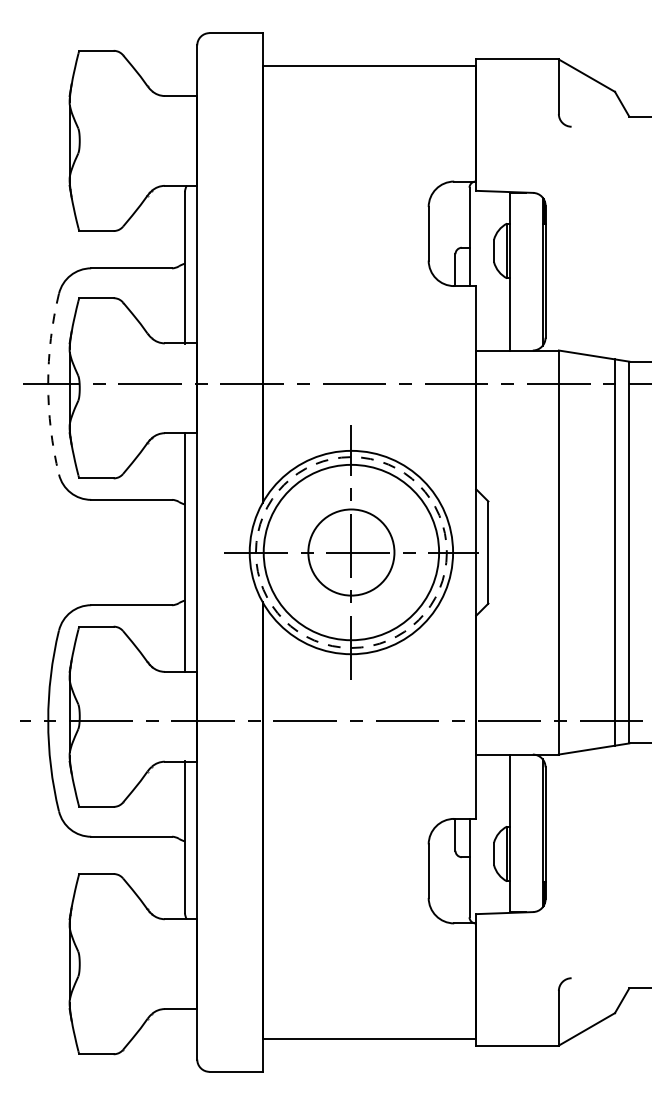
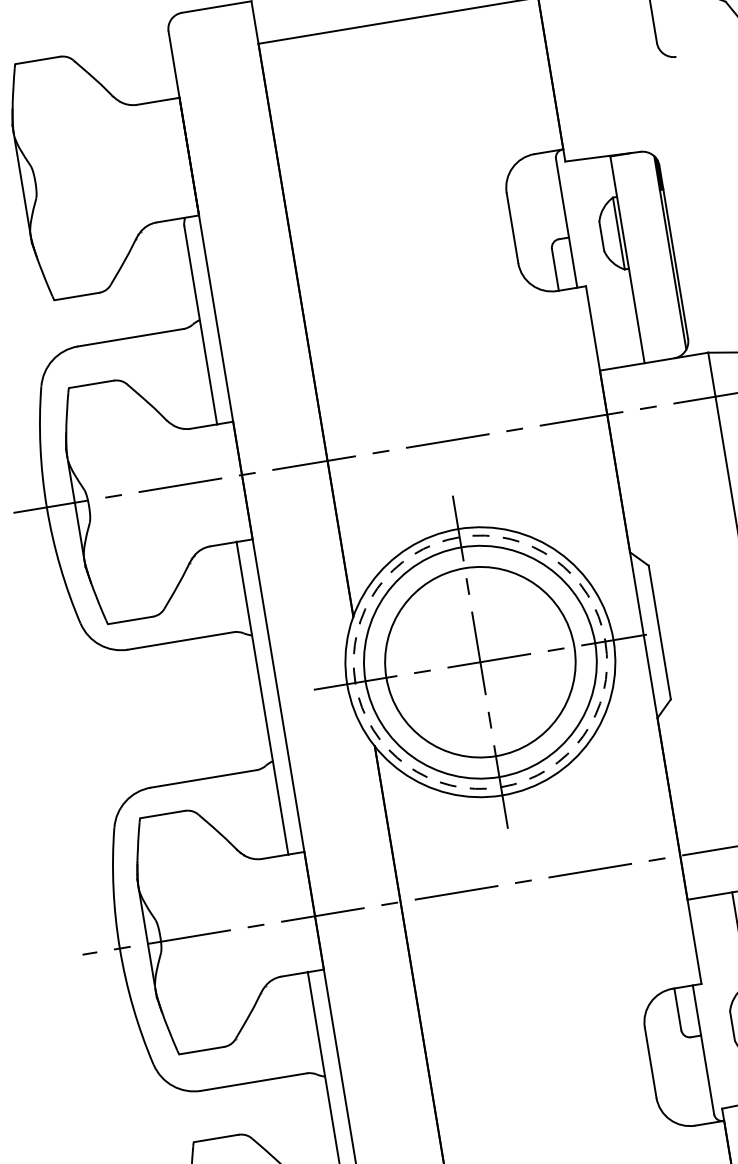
arc: (48, 384) -> (47, 507), dashed -> solid
circle: (351, 552) -> (480, 662), size x1.67

